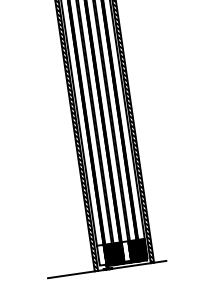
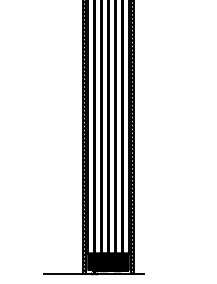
hatch: (125, 251) -> (111, 261), added
hatch: (101, 255) -> (90, 261), added

